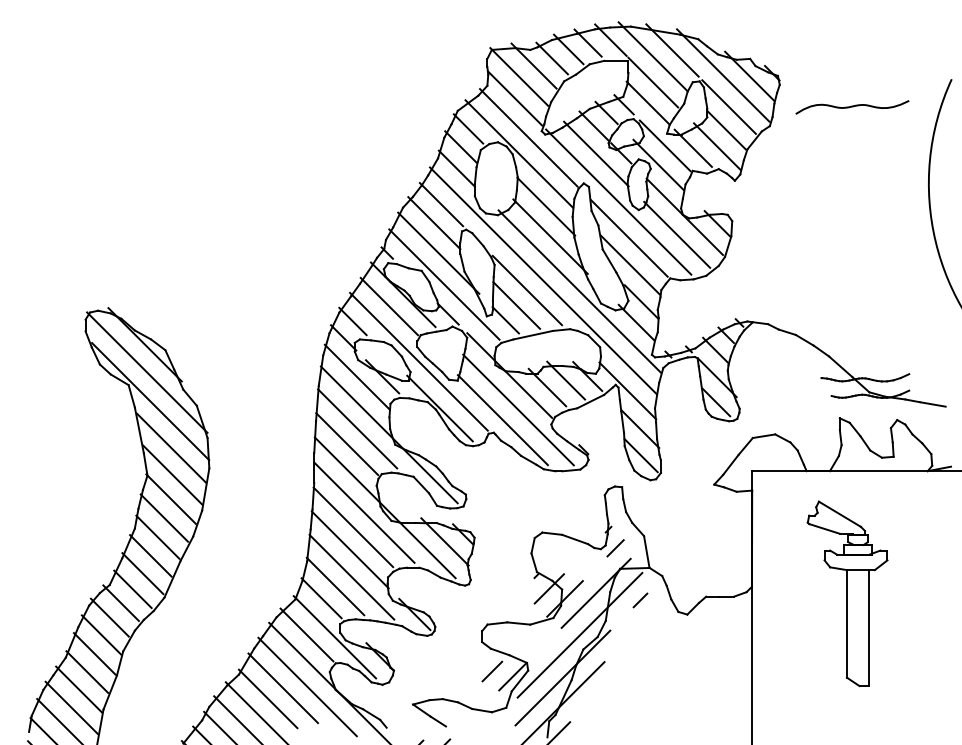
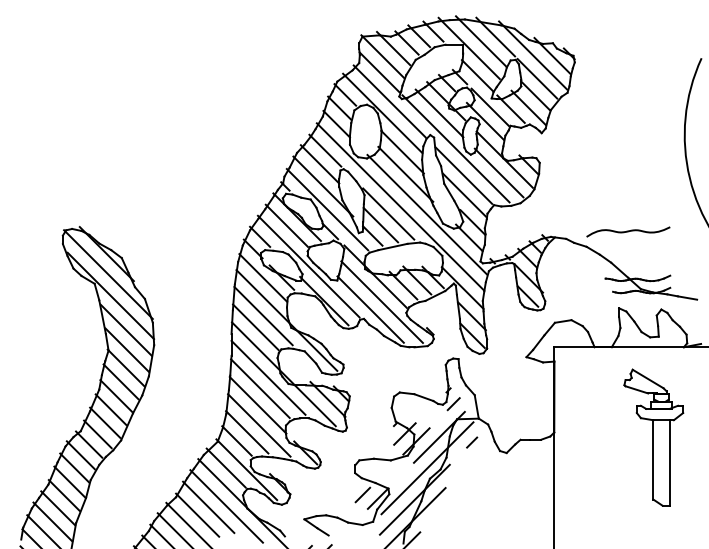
curve: (852, 106) -> (628, 231), moved
part: (847, 593) -> (653, 437), moved

